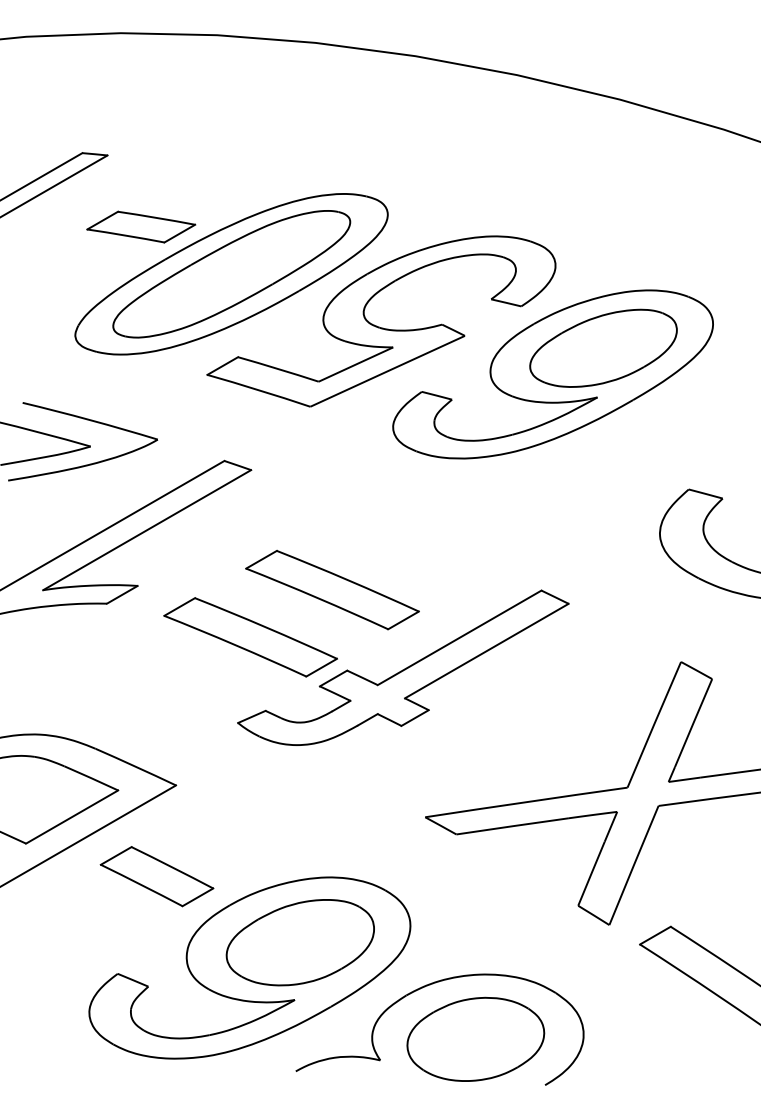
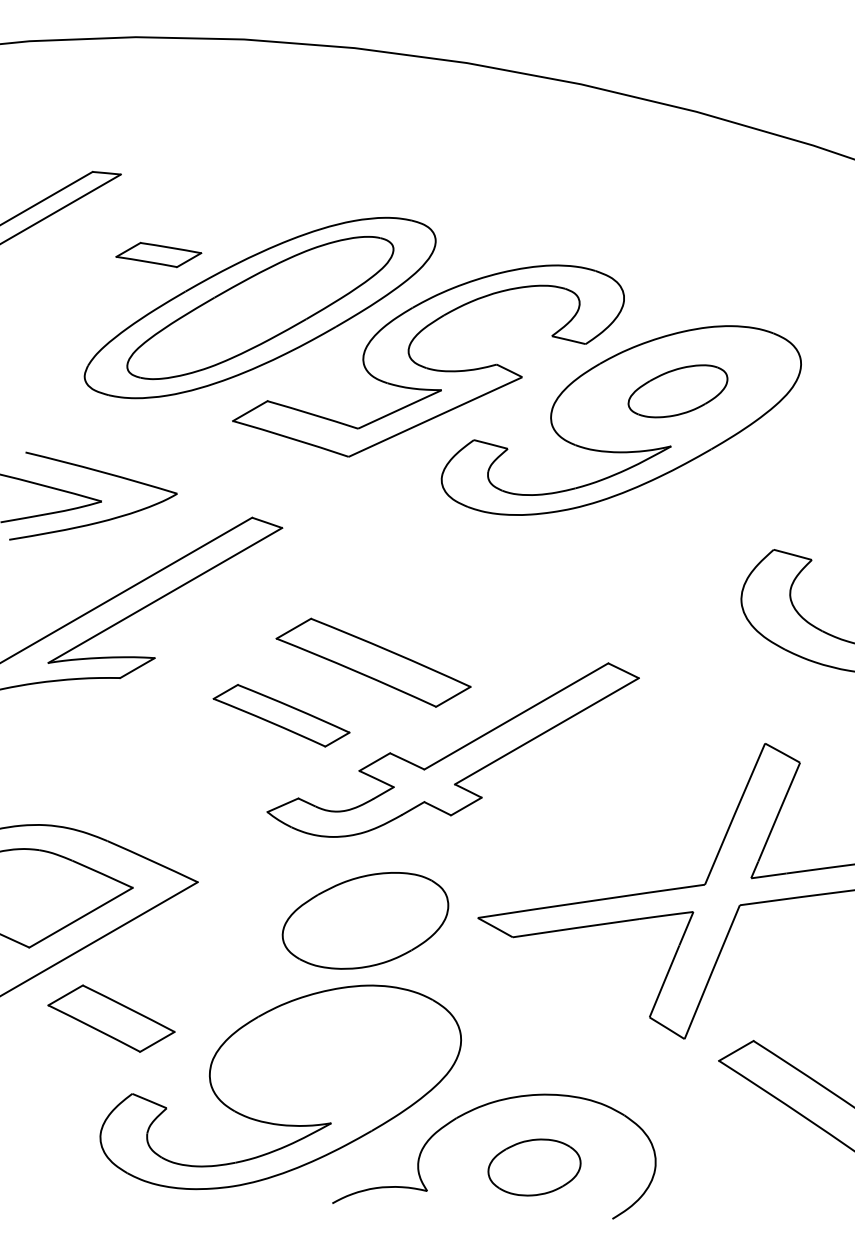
part: (141, 226) -> (158, 254), size x0.7
part: (603, 348) -> (677, 391), size x0.6
part: (250, 637) -> (281, 715), size x0.7
part: (157, 876) -> (111, 1018), moved
part: (300, 942) -> (365, 920), moved
part: (475, 1039) -> (534, 1167), size x0.6

